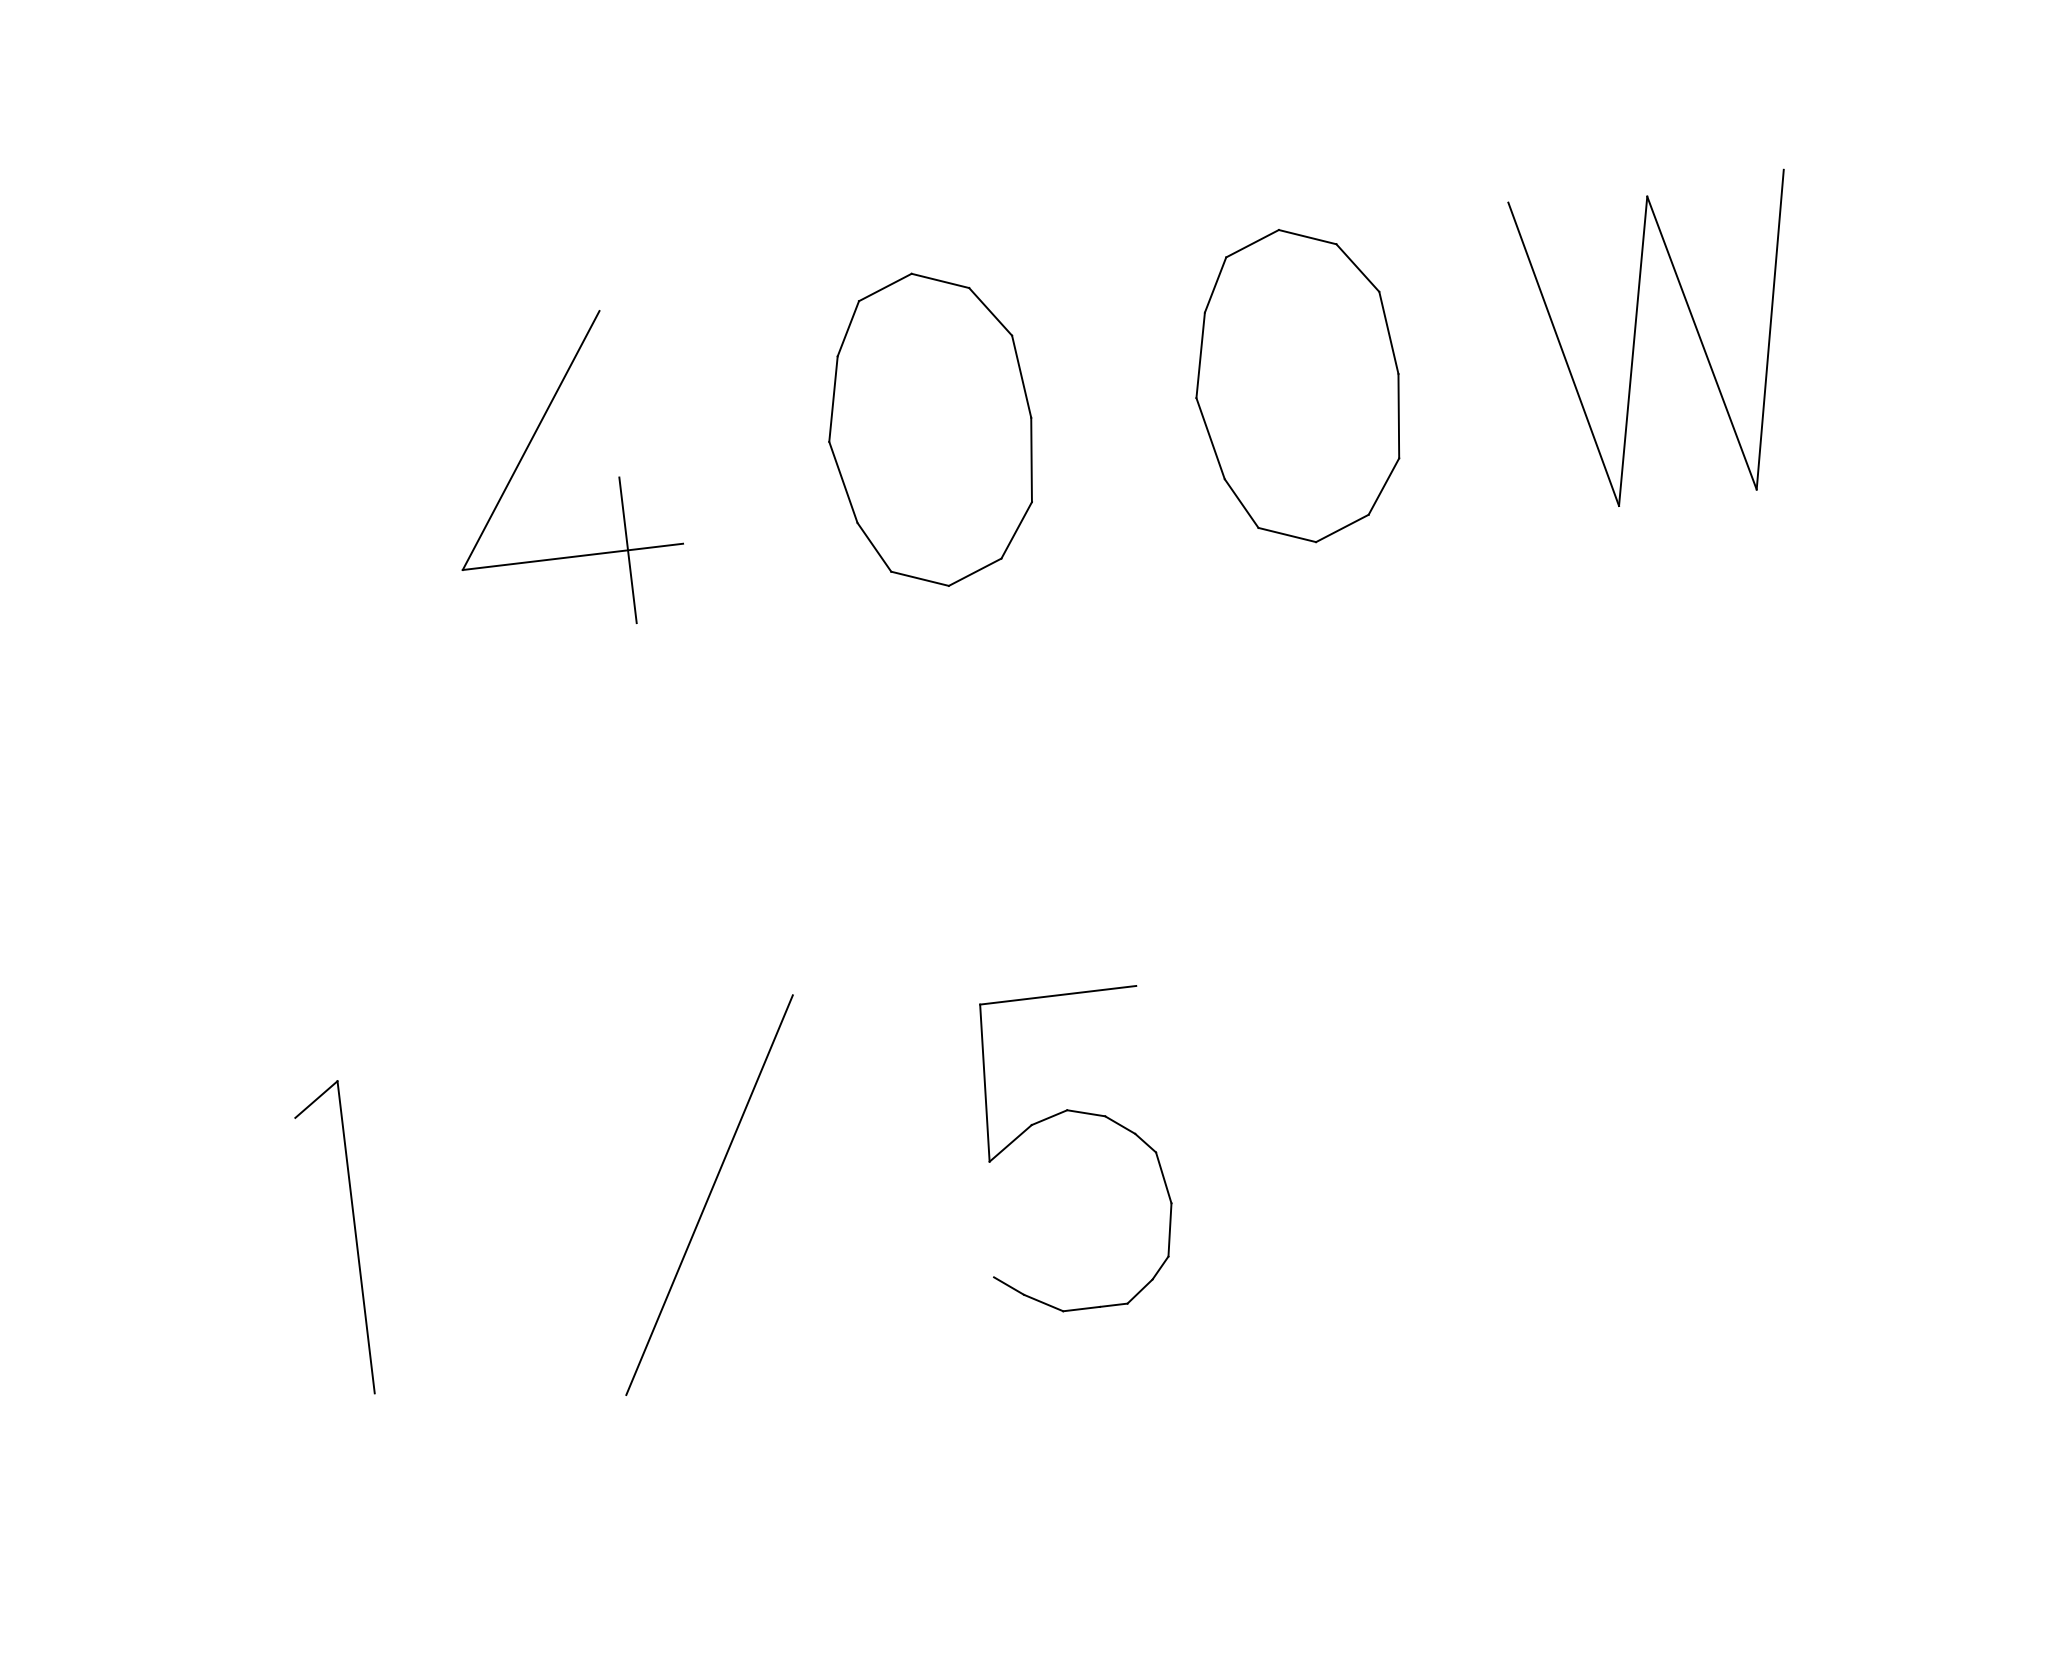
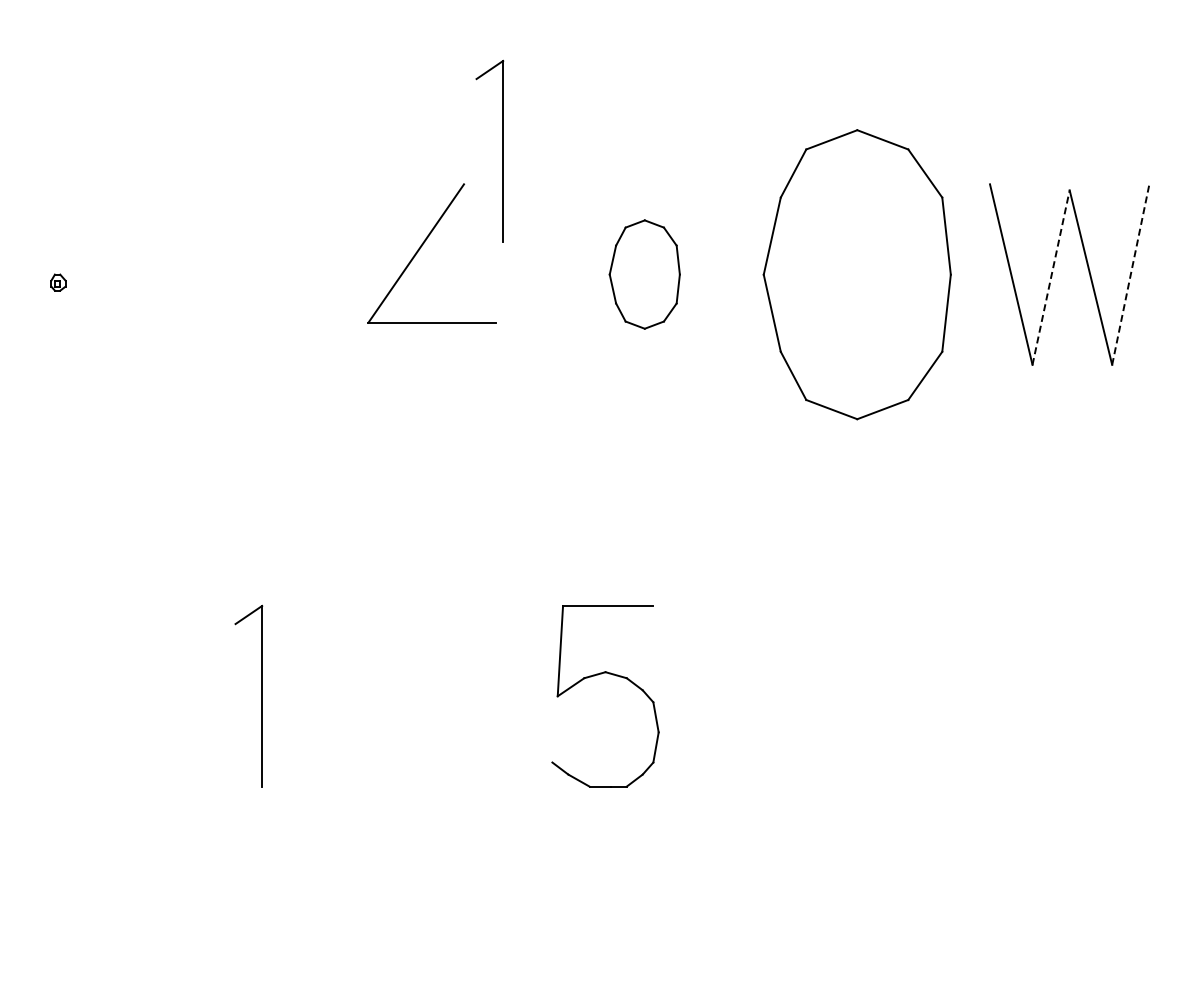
part: (658, 244) -> (502, 150), added
line: (1769, 329) -> (1130, 274), solid -> dashed
line: (1633, 350) -> (1051, 277), solid -> dashed
part: (1296, 385) -> (856, 274), size x1.6
part: (929, 429) -> (644, 274), size x0.6
line: (628, 549) -> (464, 322), removed
part: (1055, 1117) -> (598, 675), moved
line: (709, 1193) -> (466, 695), removed

